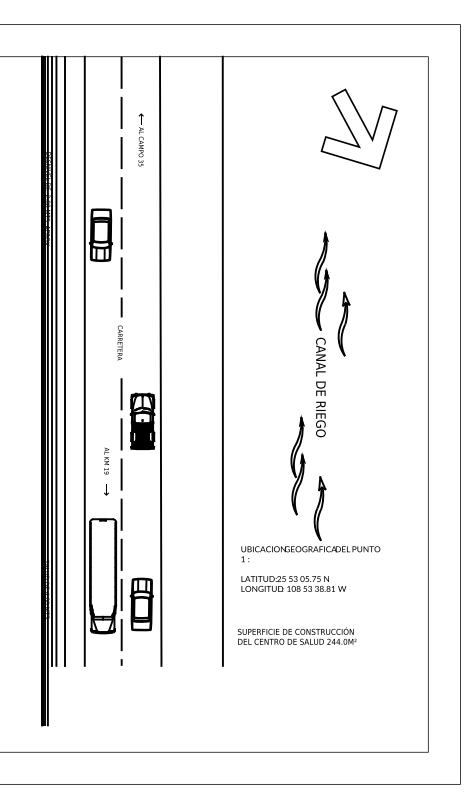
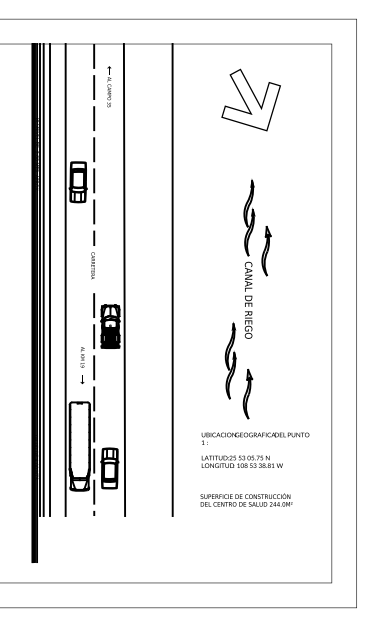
part: (358, 128) -> (250, 99), moved
text: (140, 139) -> (108, 86), moved
text: (310, 568) -> (255, 449), moved
text: (297, 635) -> (246, 499), moved

